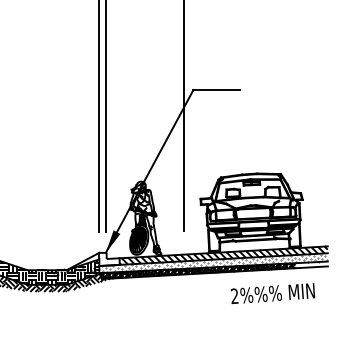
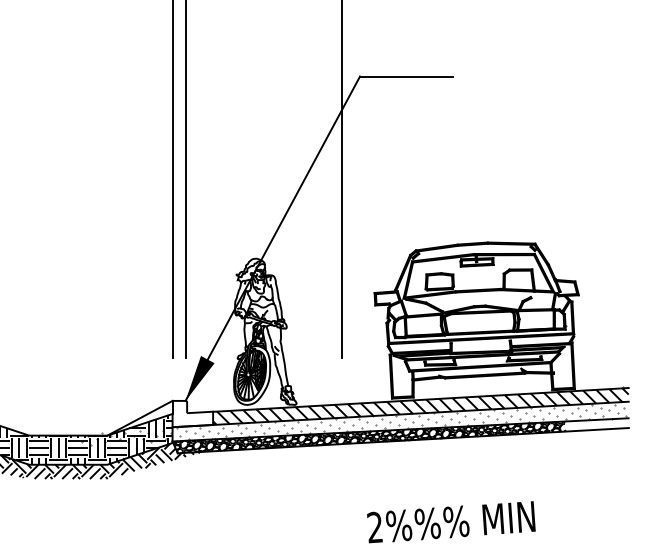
text: (272, 293) -> (450, 522), moved

